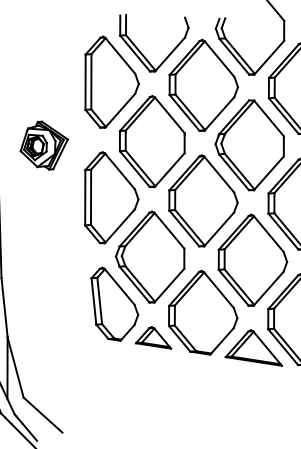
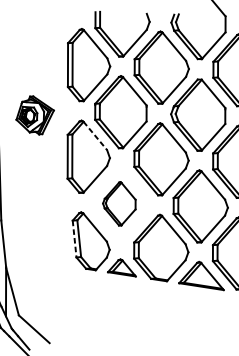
line: (120, 171) -> (95, 135), solid -> dashed
part: (150, 256) -> (119, 203), size x0.6
line: (94, 301) -> (75, 239), solid -> dashed

